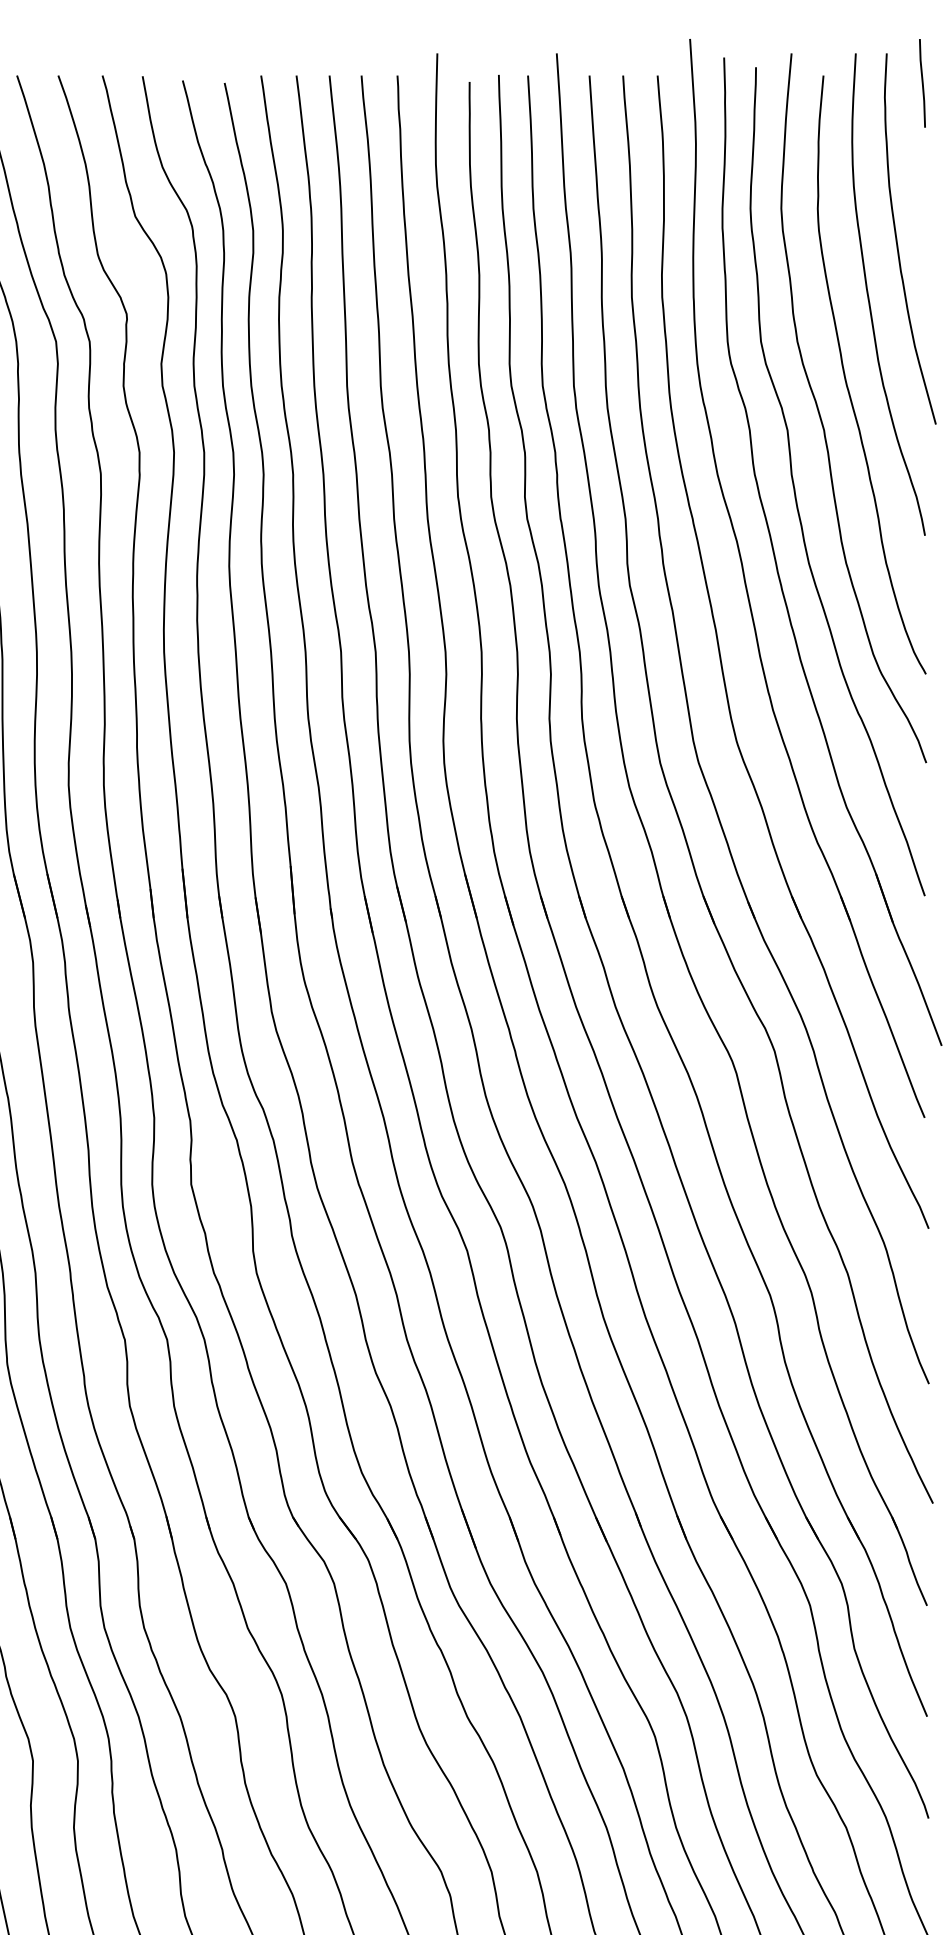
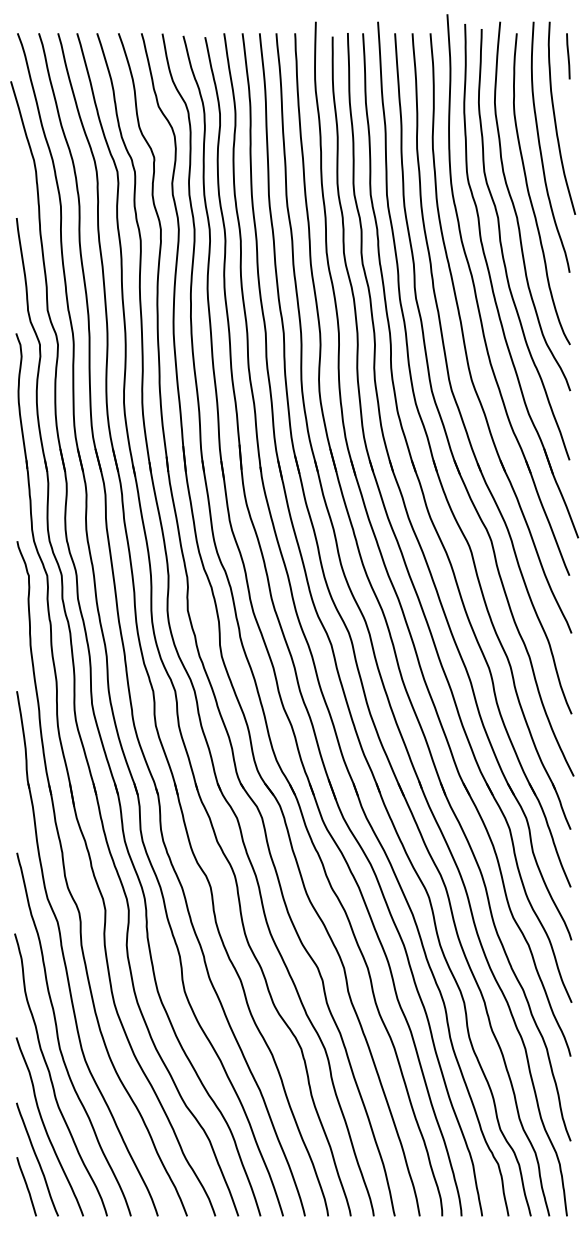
line: (922, 83) -> (568, 56), moved

